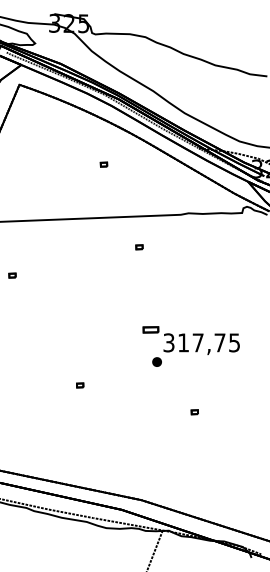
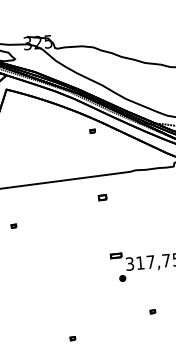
part: (103, 164) -> (92, 131), moved
part: (139, 247) -> (102, 197), size x1.6
part: (80, 385) -> (73, 338), moved

